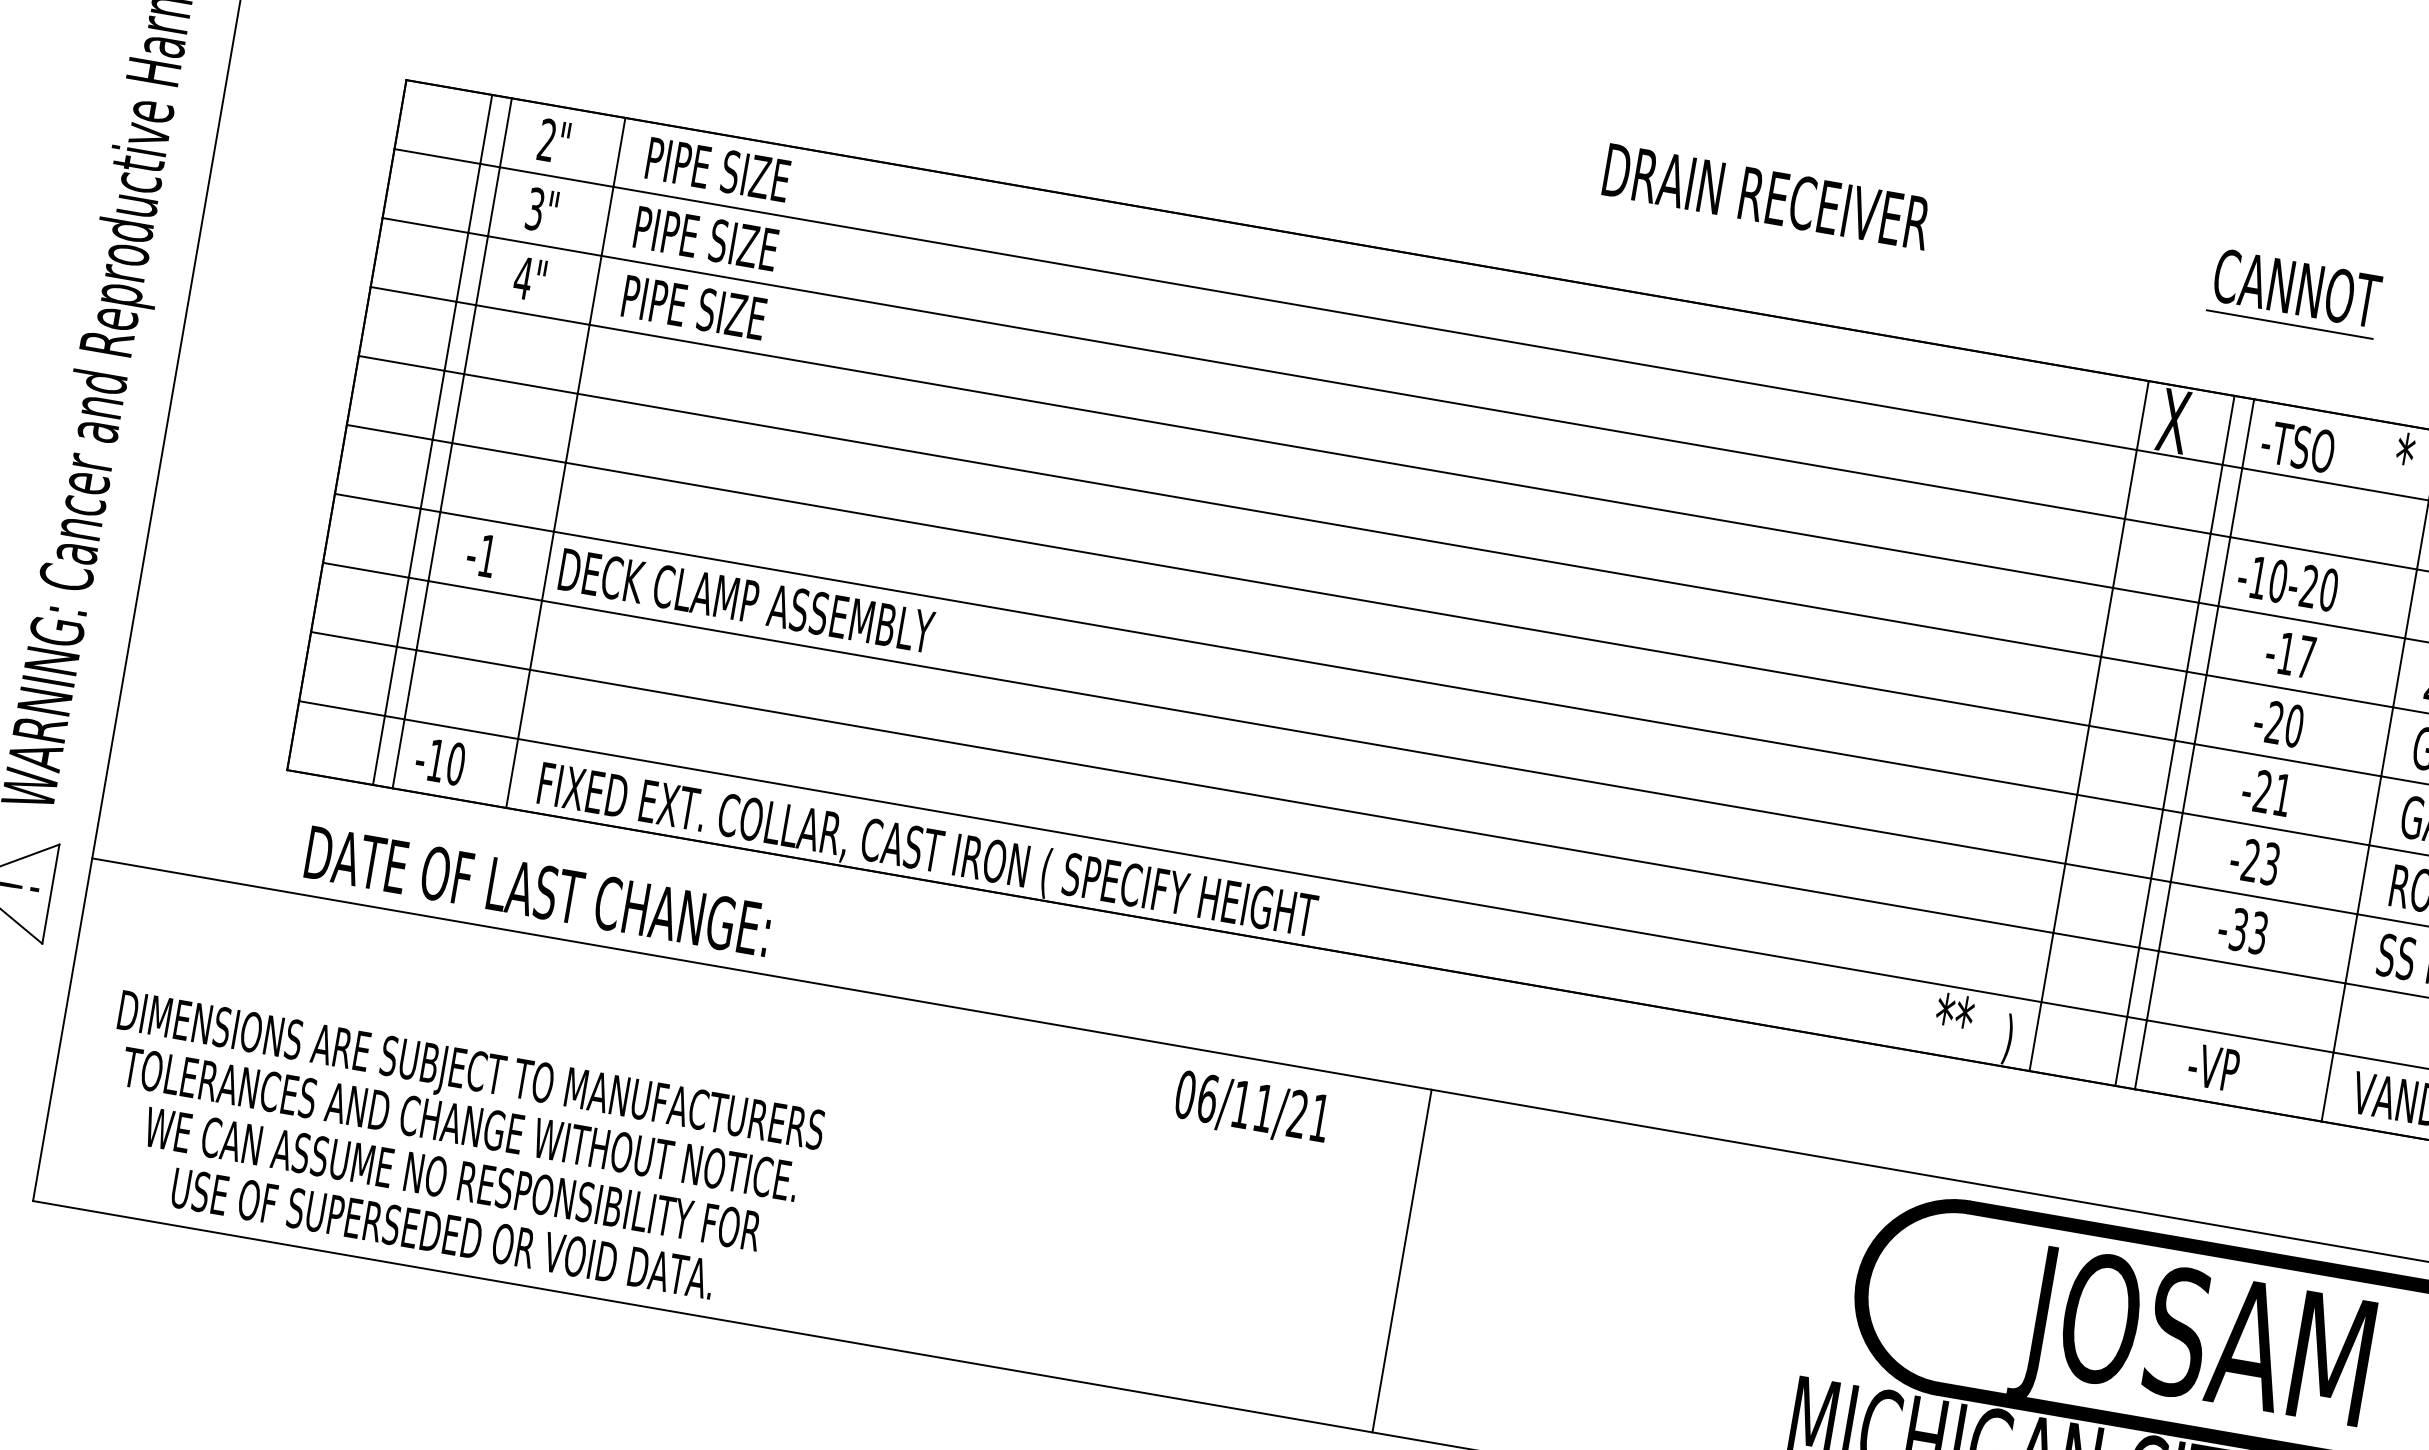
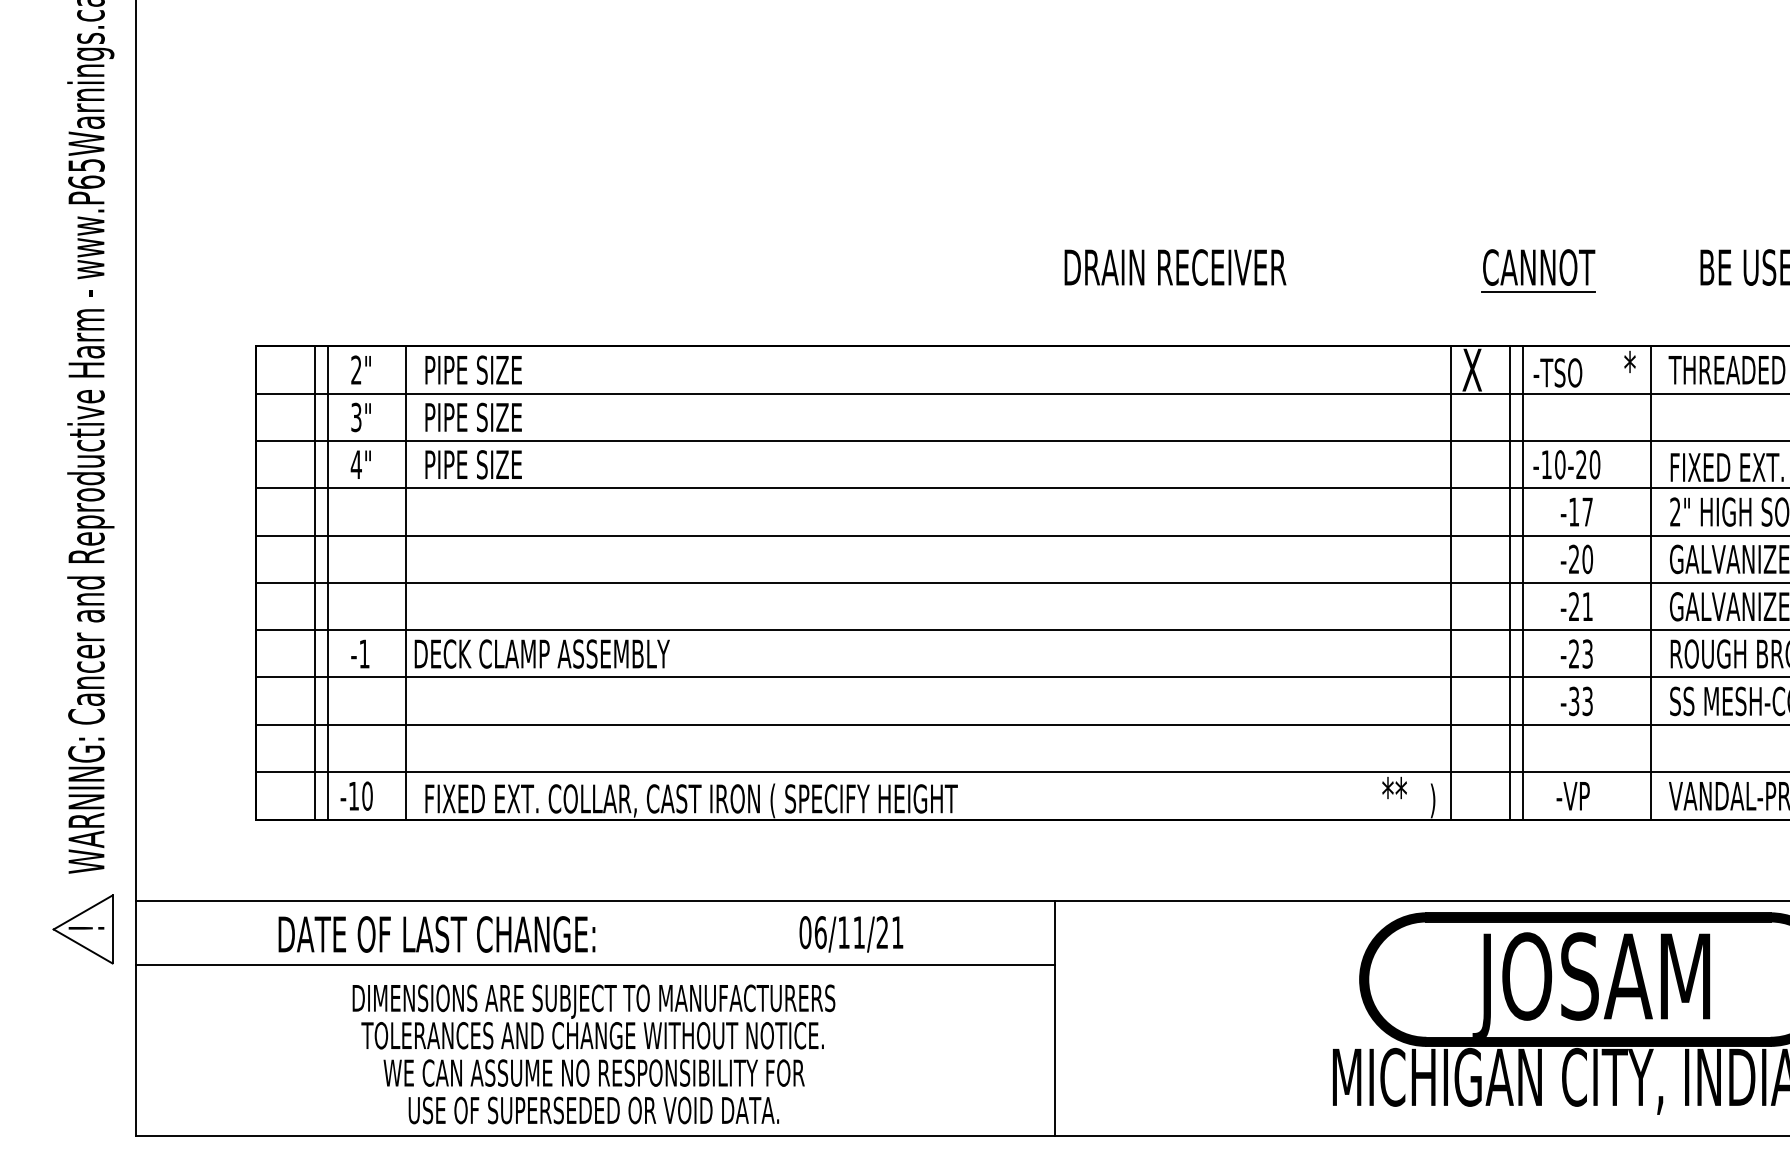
text: (537, 891) -> (436, 934), moved
line: (746, 1066) -> (595, 964), added
text: (1252, 1109) -> (851, 934), moved
text: (456, 1151) -> (593, 1054), moved

